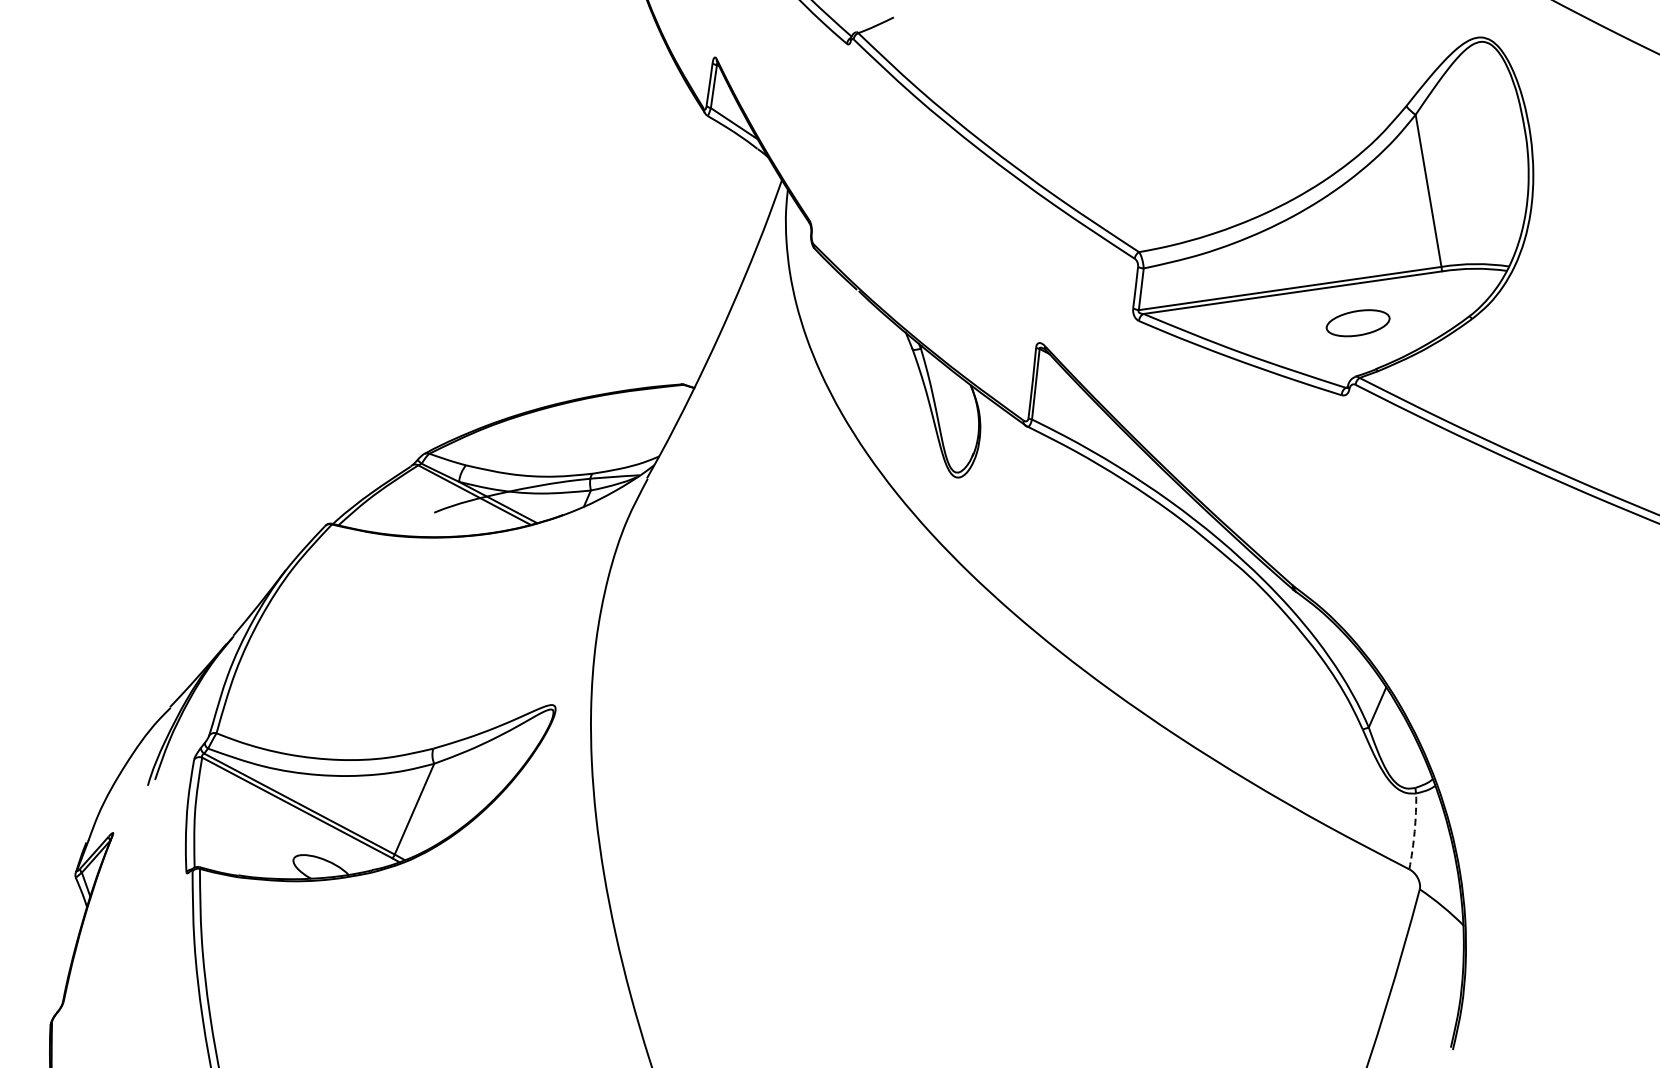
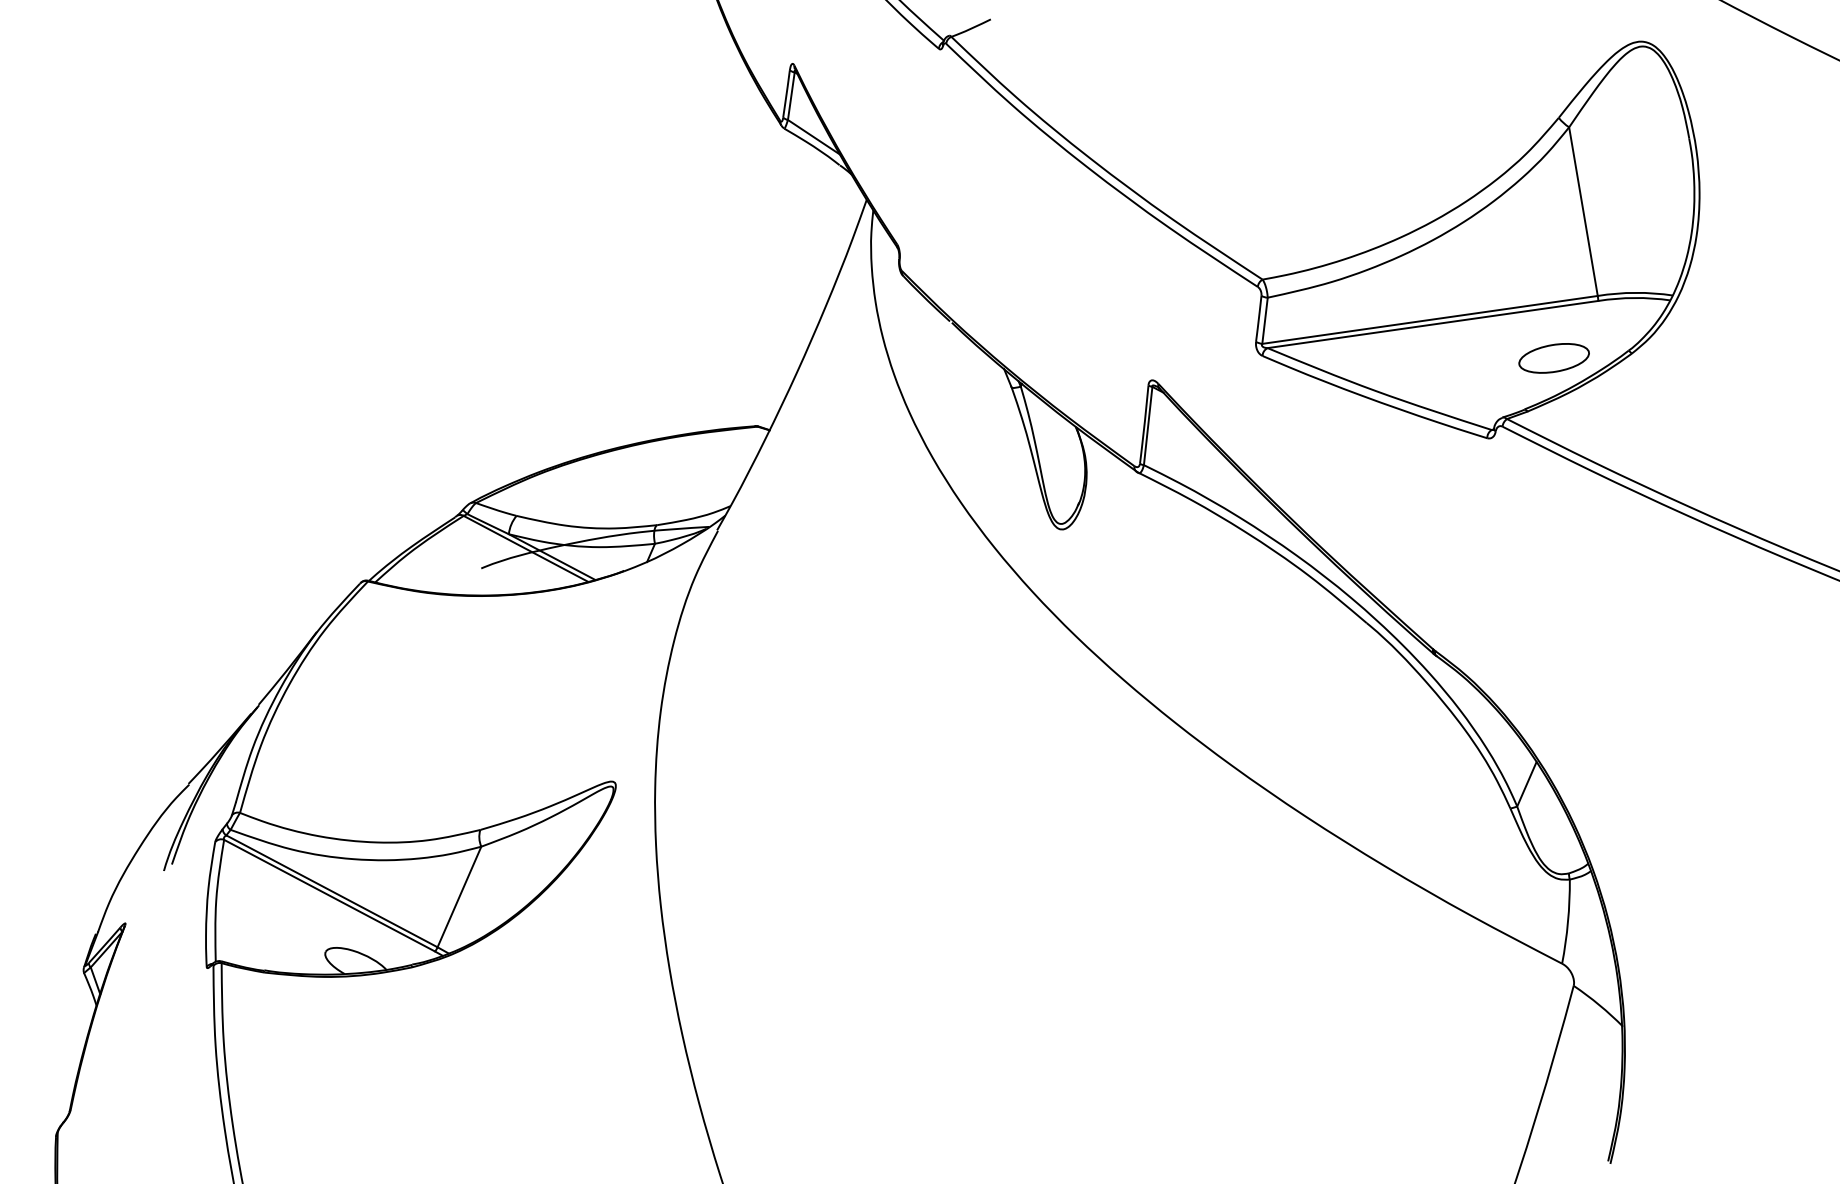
part: (1357, 323) -> (1553, 358), moved
arc: (1414, 831) -> (1567, 921), dashed -> solid

